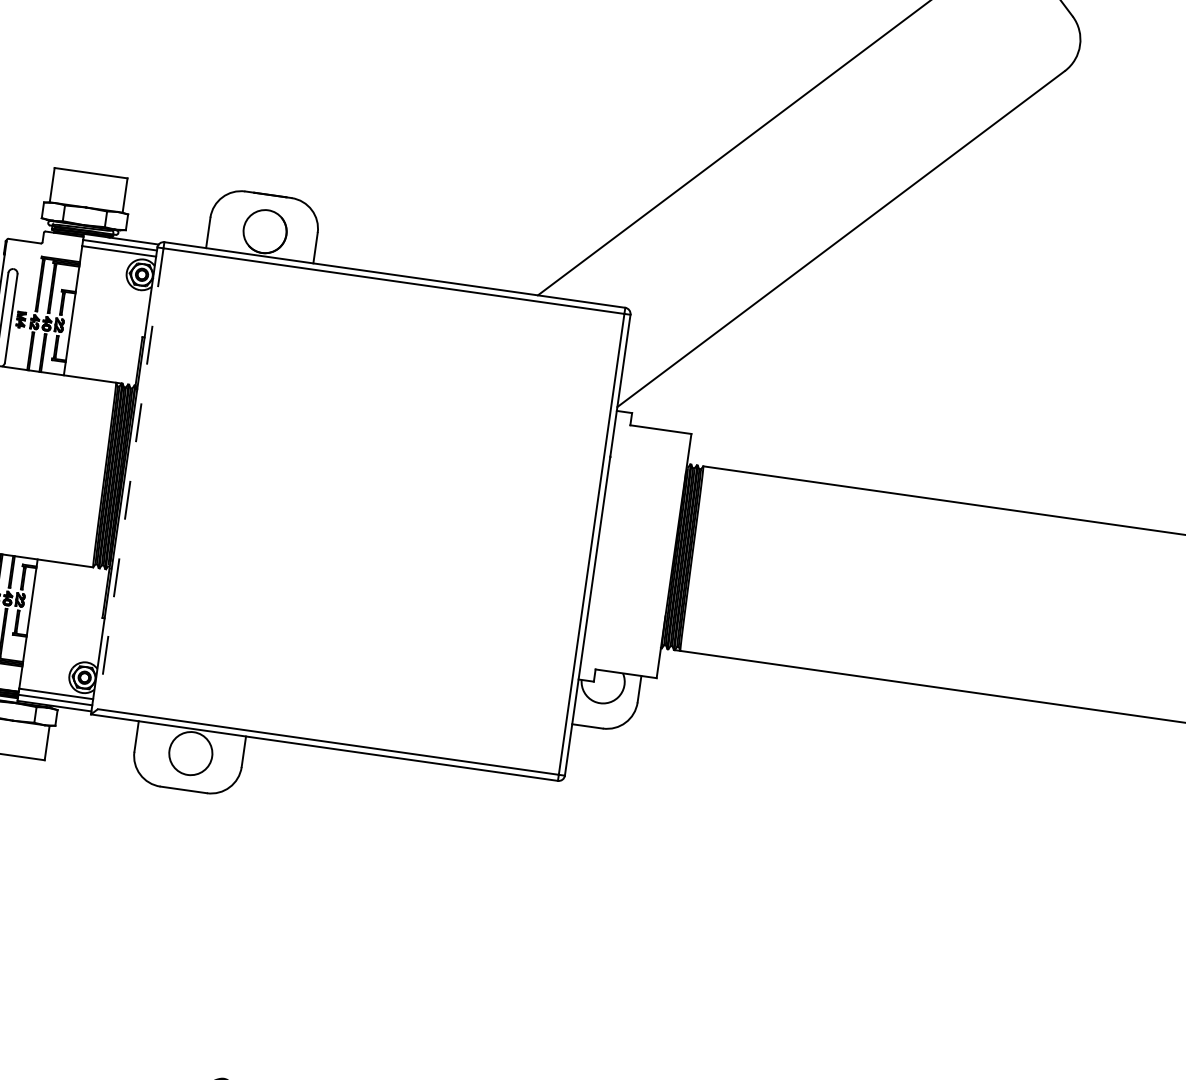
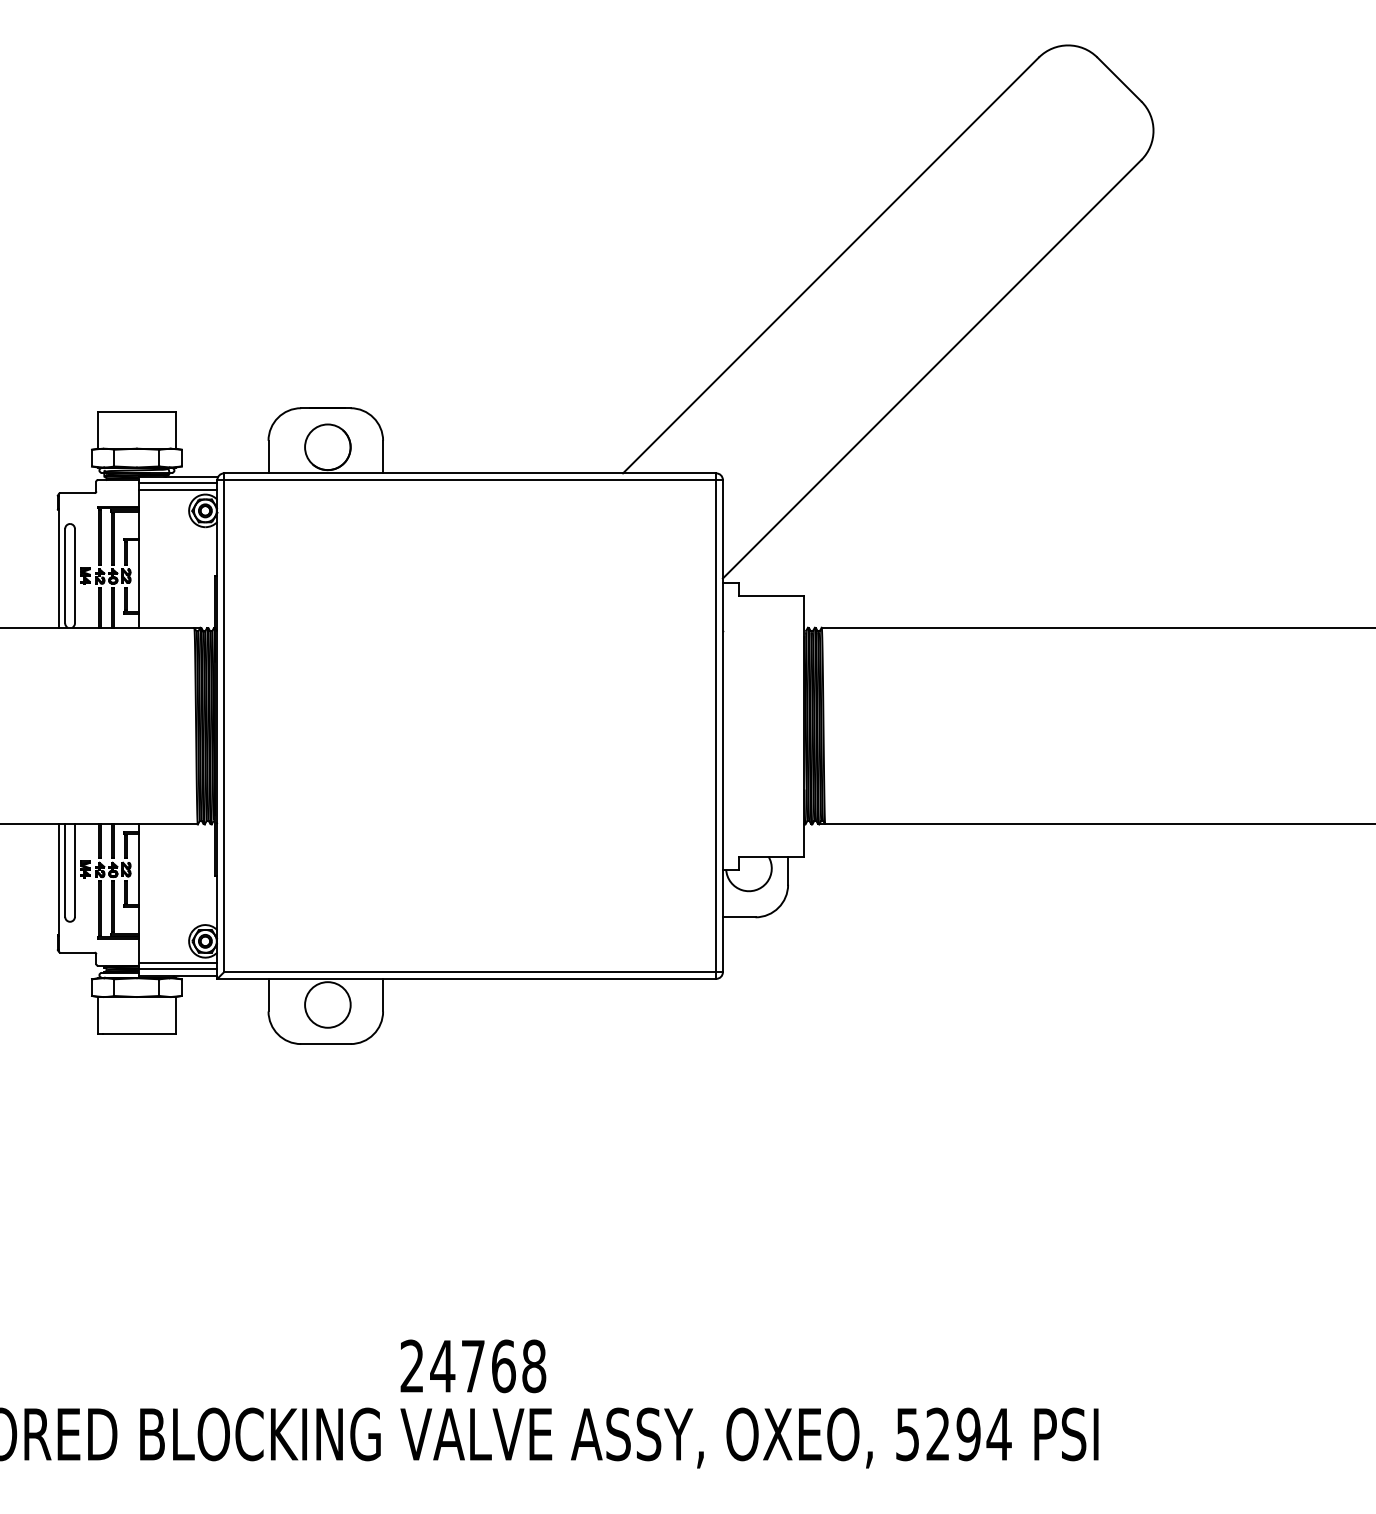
line: (130, 479) -> (223, 726), dashed -> solid

